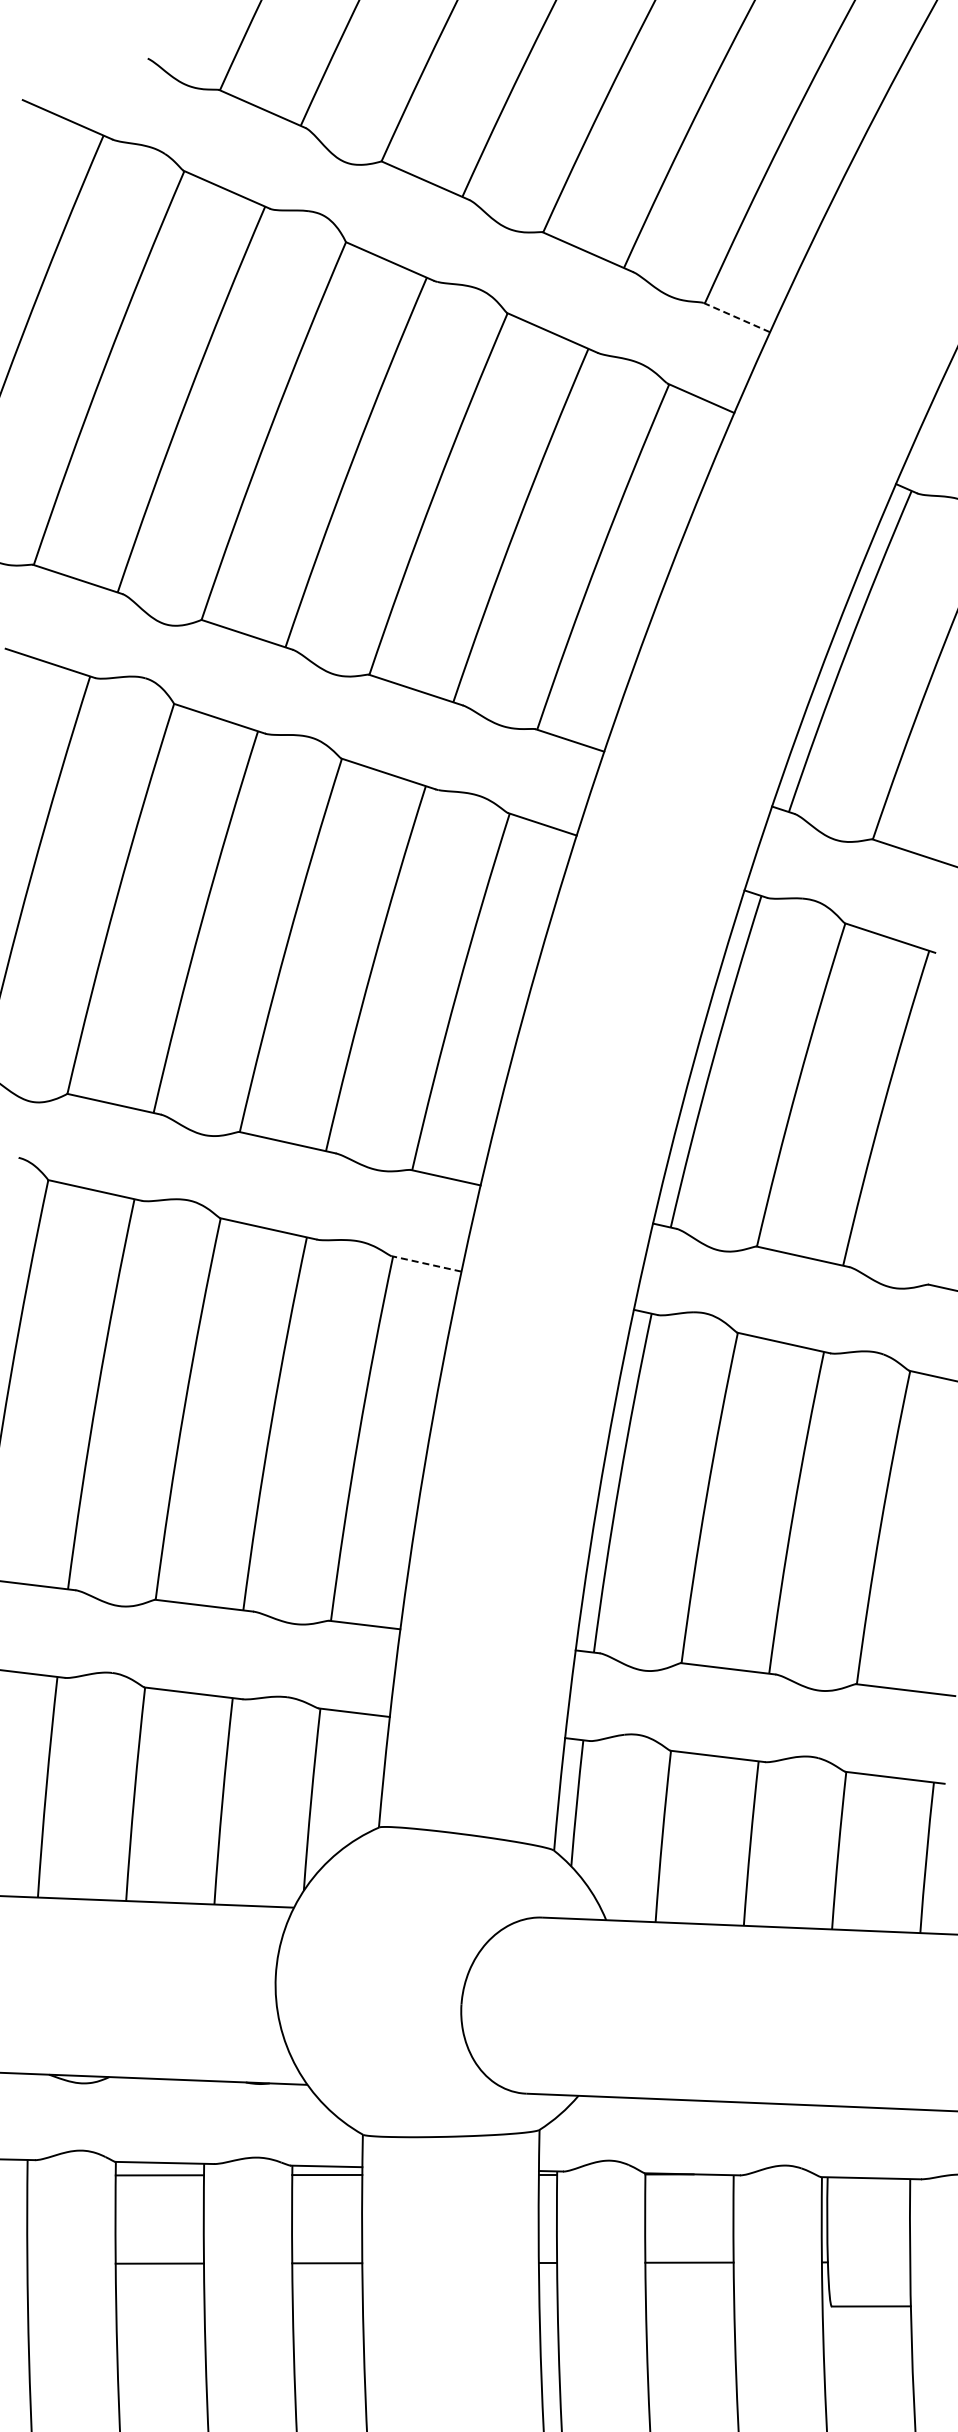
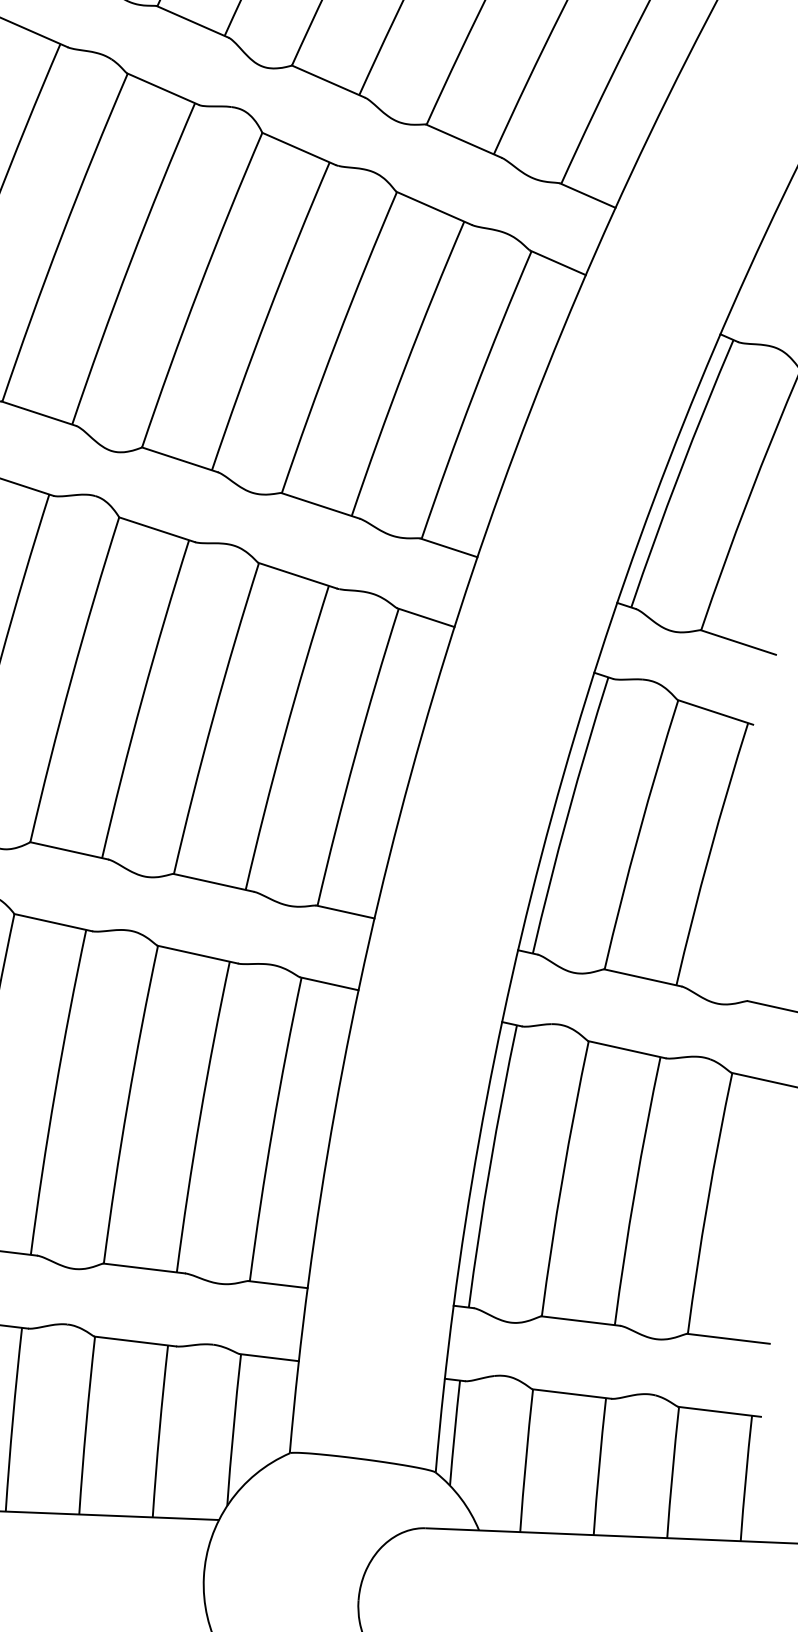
line: (736, 317) -> (587, 195), dashed -> solid
line: (426, 1263) -> (329, 983), dashed -> solid

